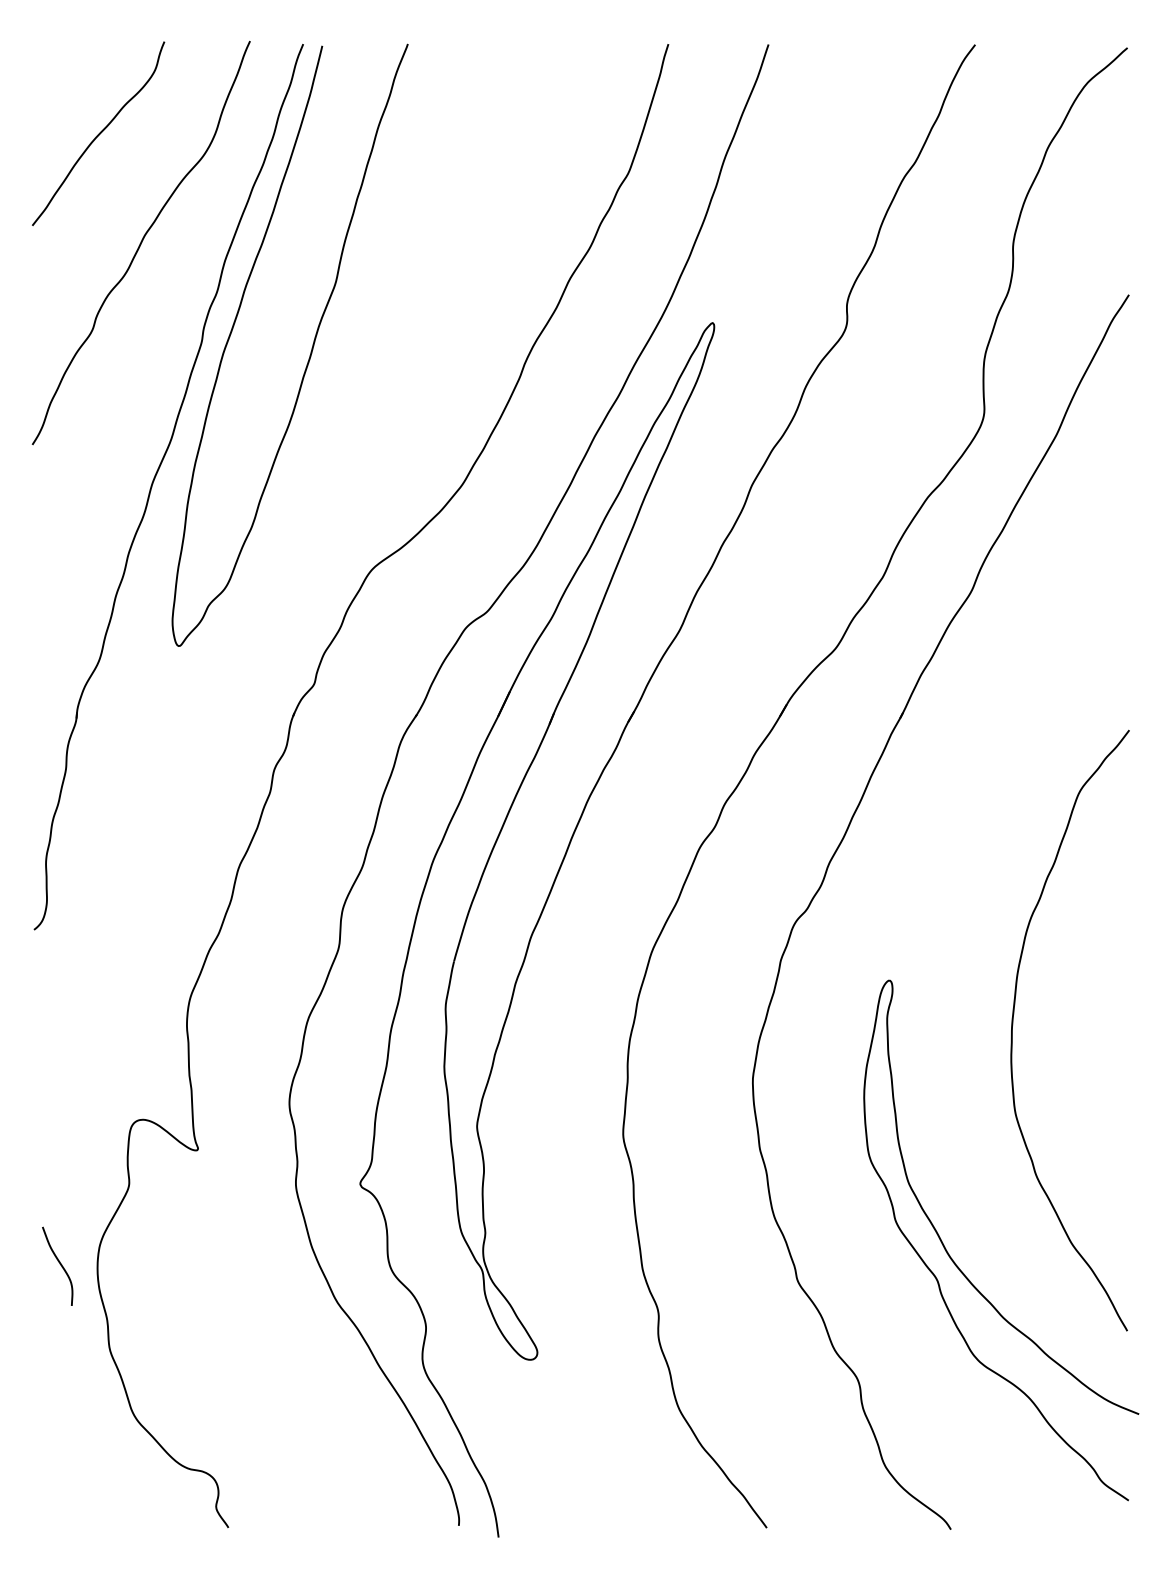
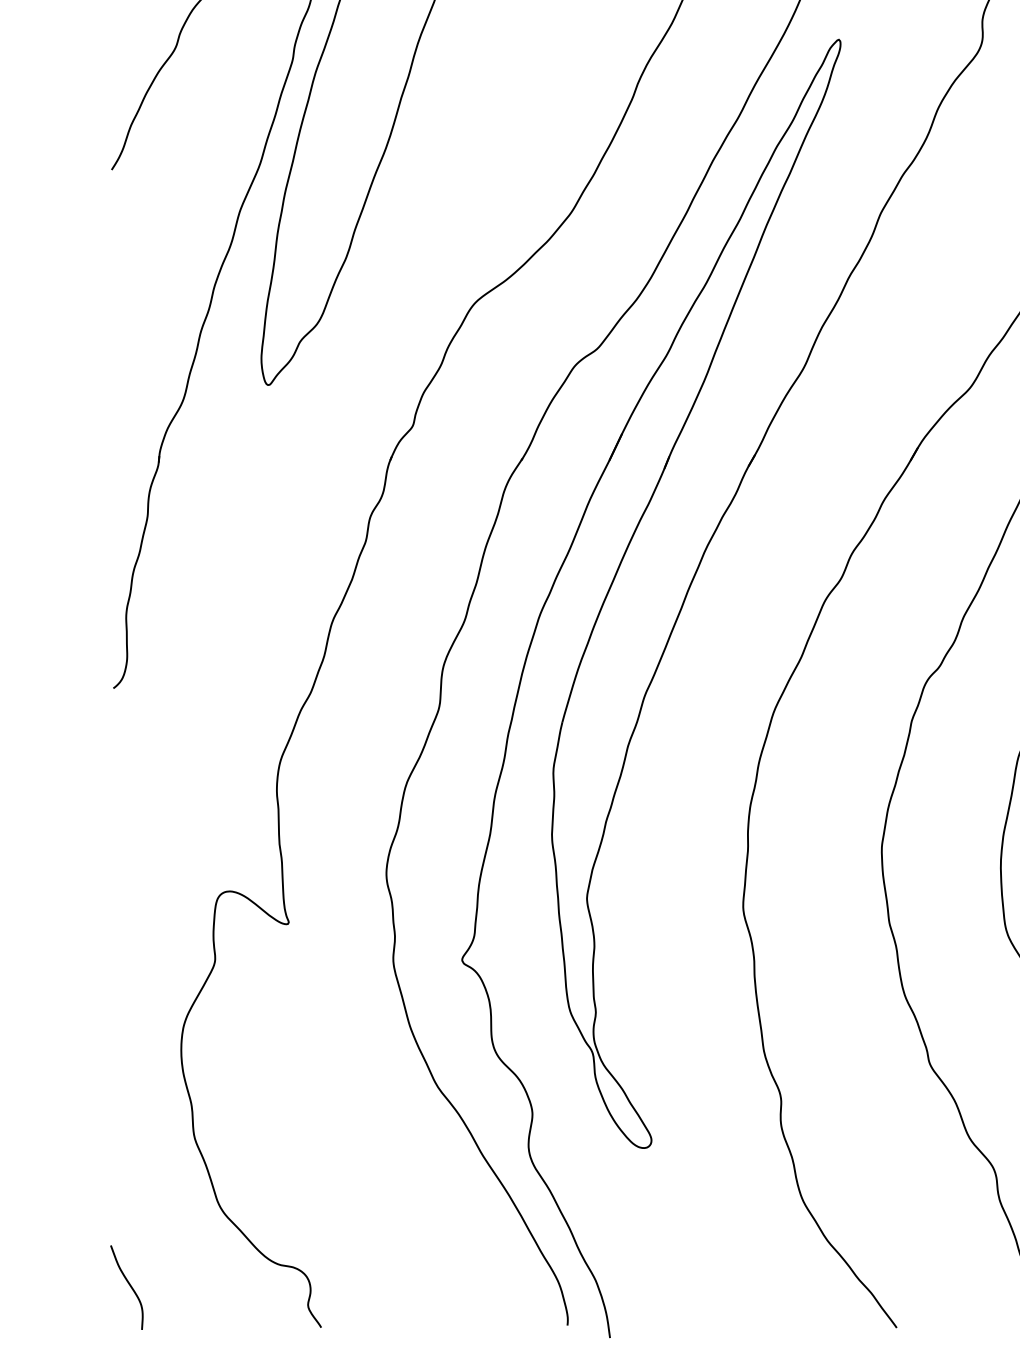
curve: (59, 1264) -> (128, 1285), moved

